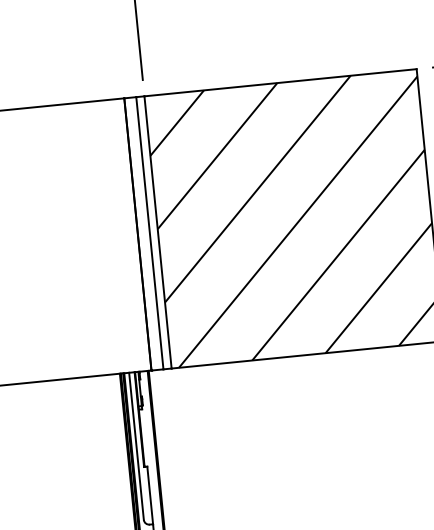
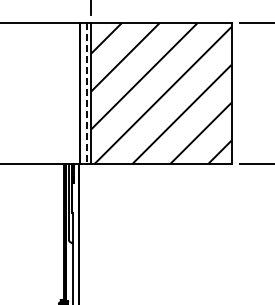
line: (149, 235) -> (86, 94), solid -> dashed

